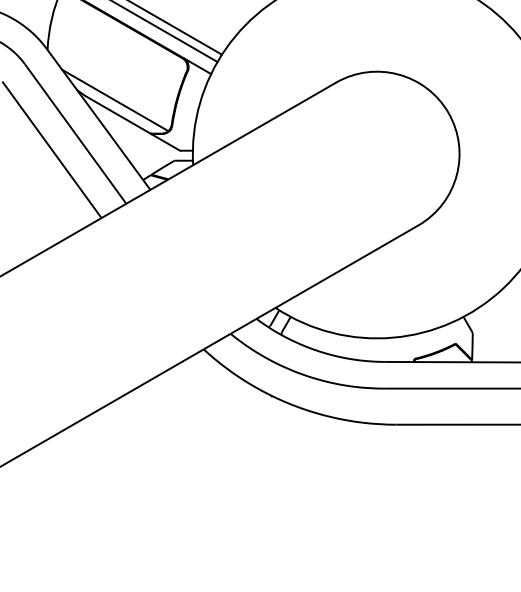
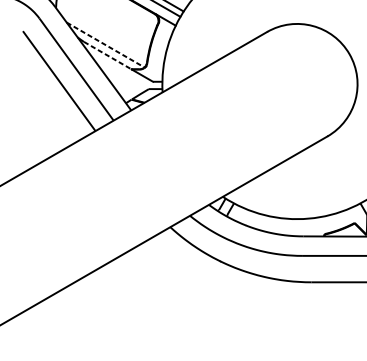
line: (115, 100) -> (105, 45), solid -> dashed
line: (118, 115) -> (107, 56), solid -> dashed

